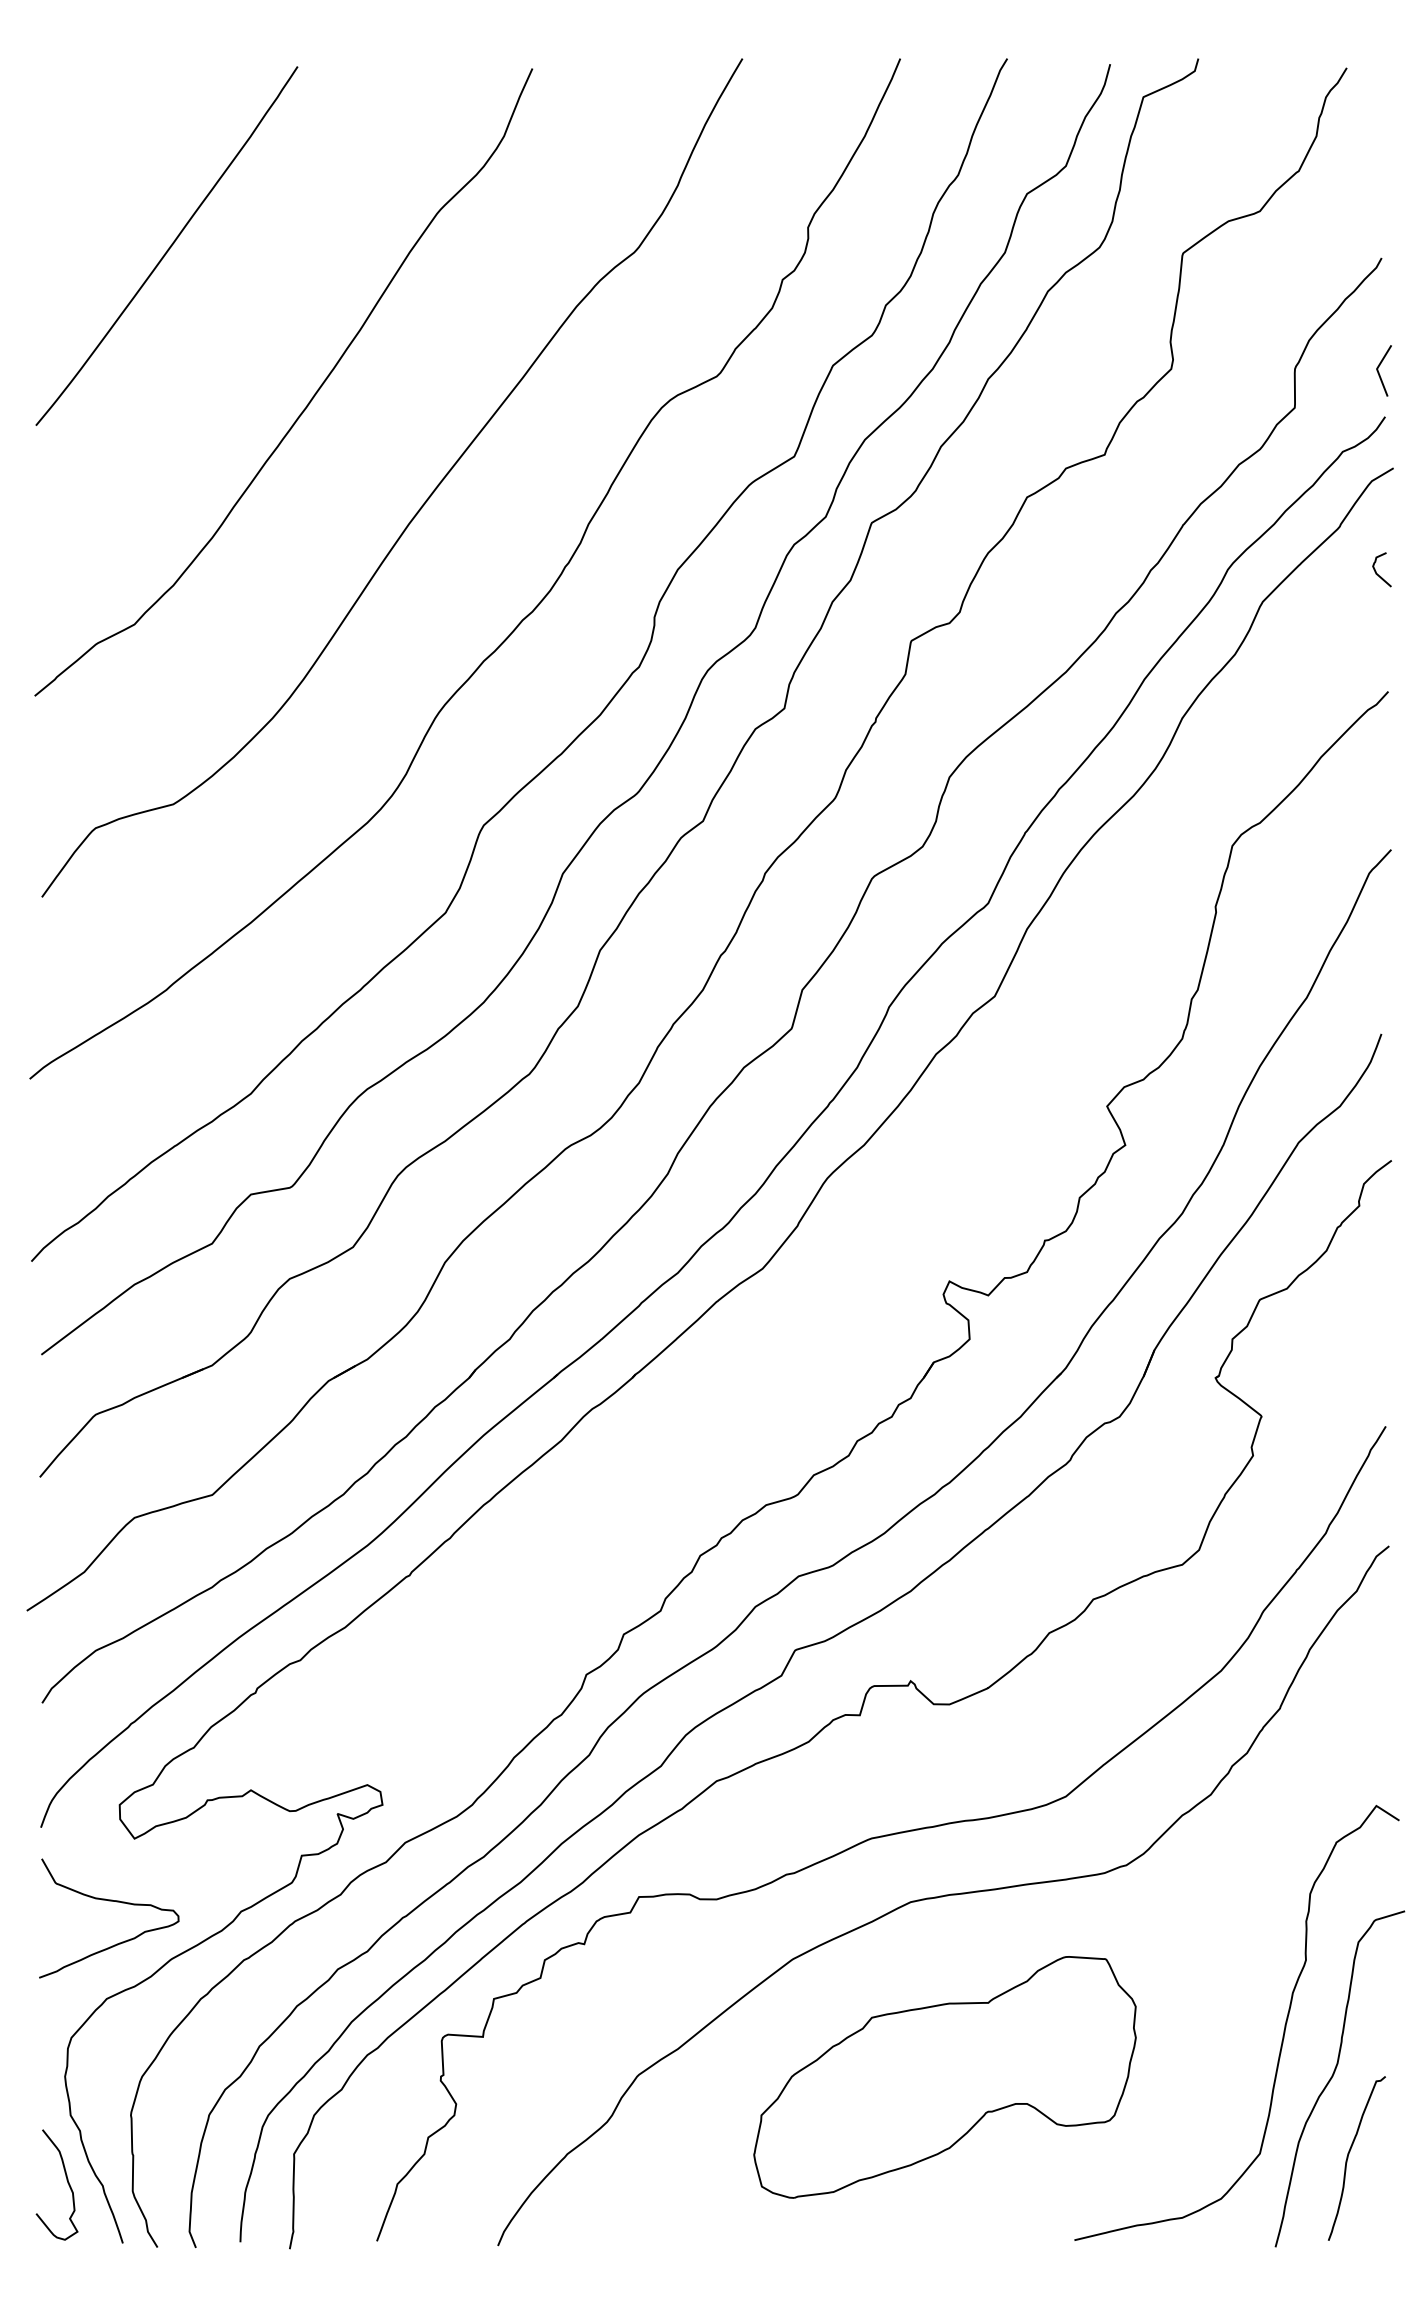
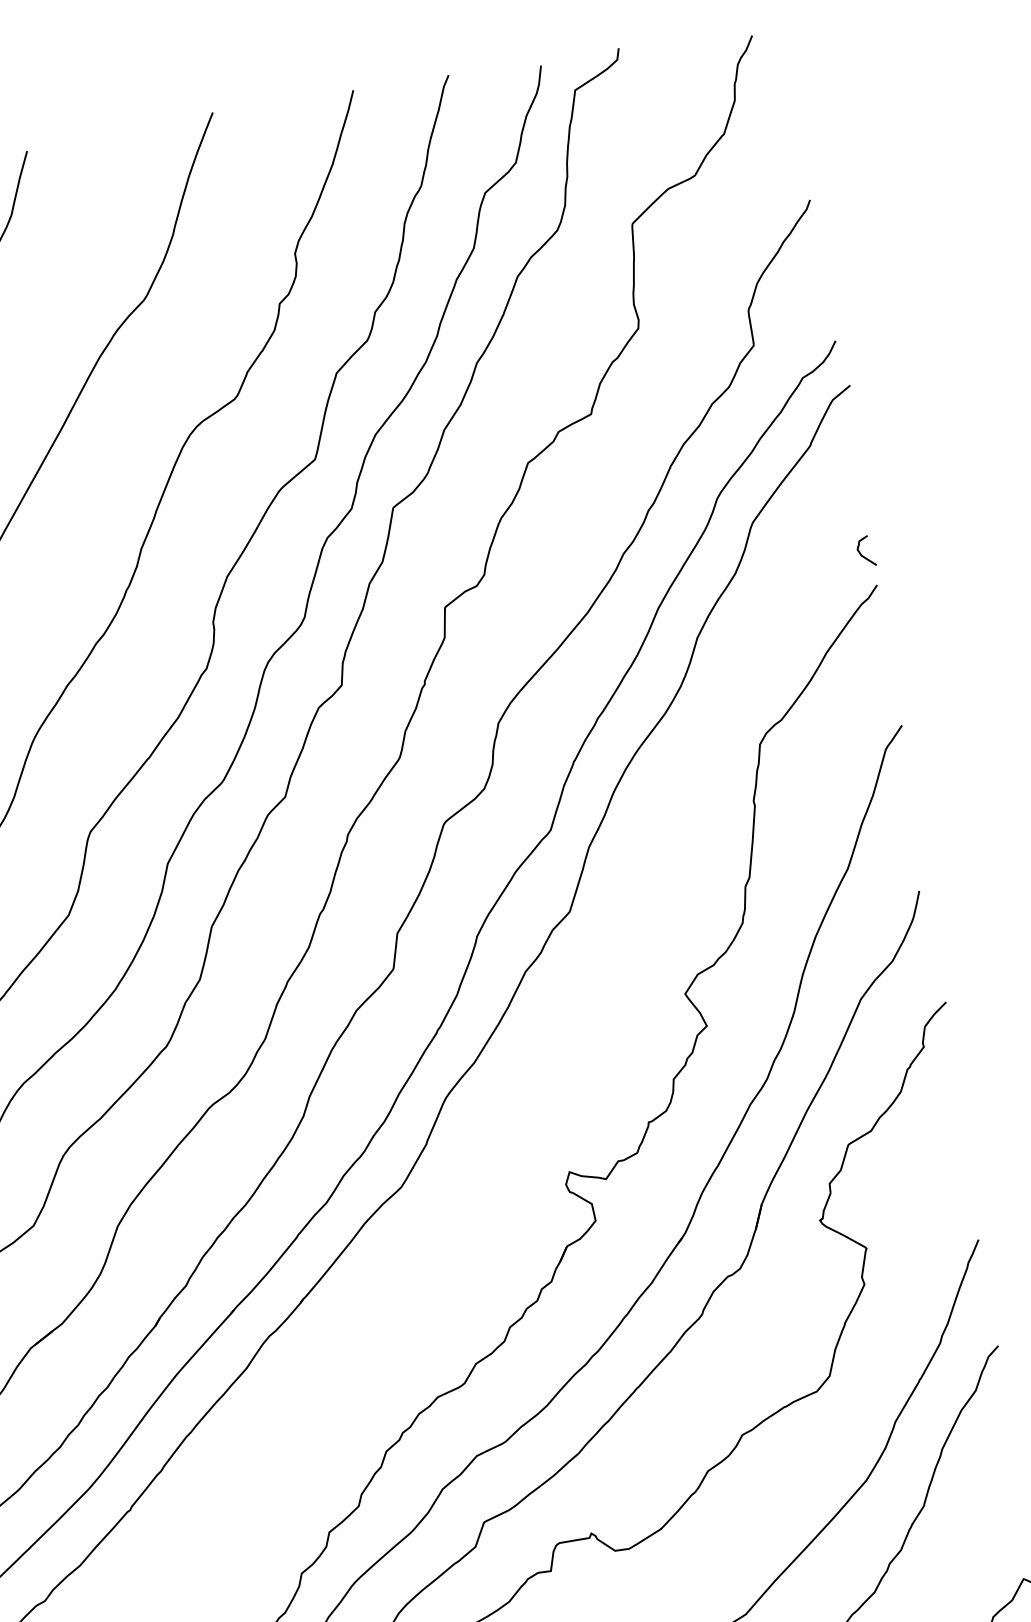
line: (1379, 372) -> (824, 302), removed
curve: (1376, 571) -> (861, 553), moved

